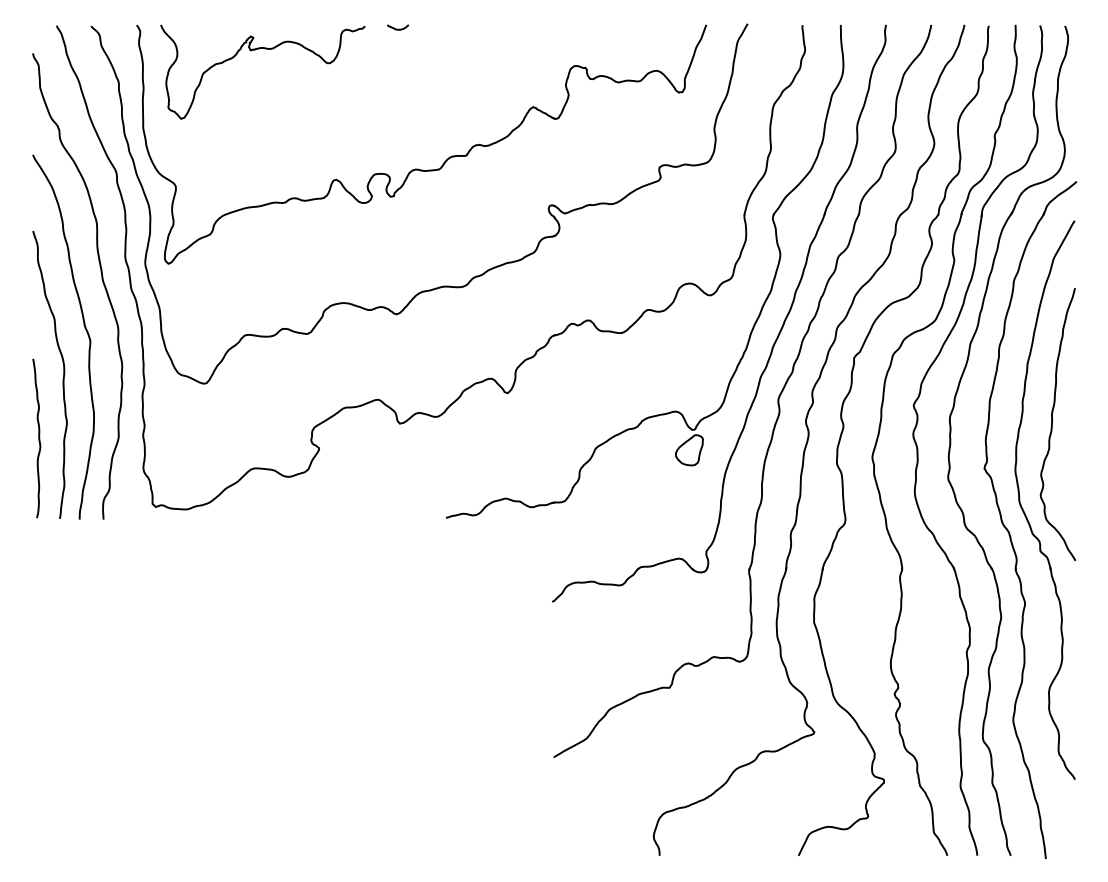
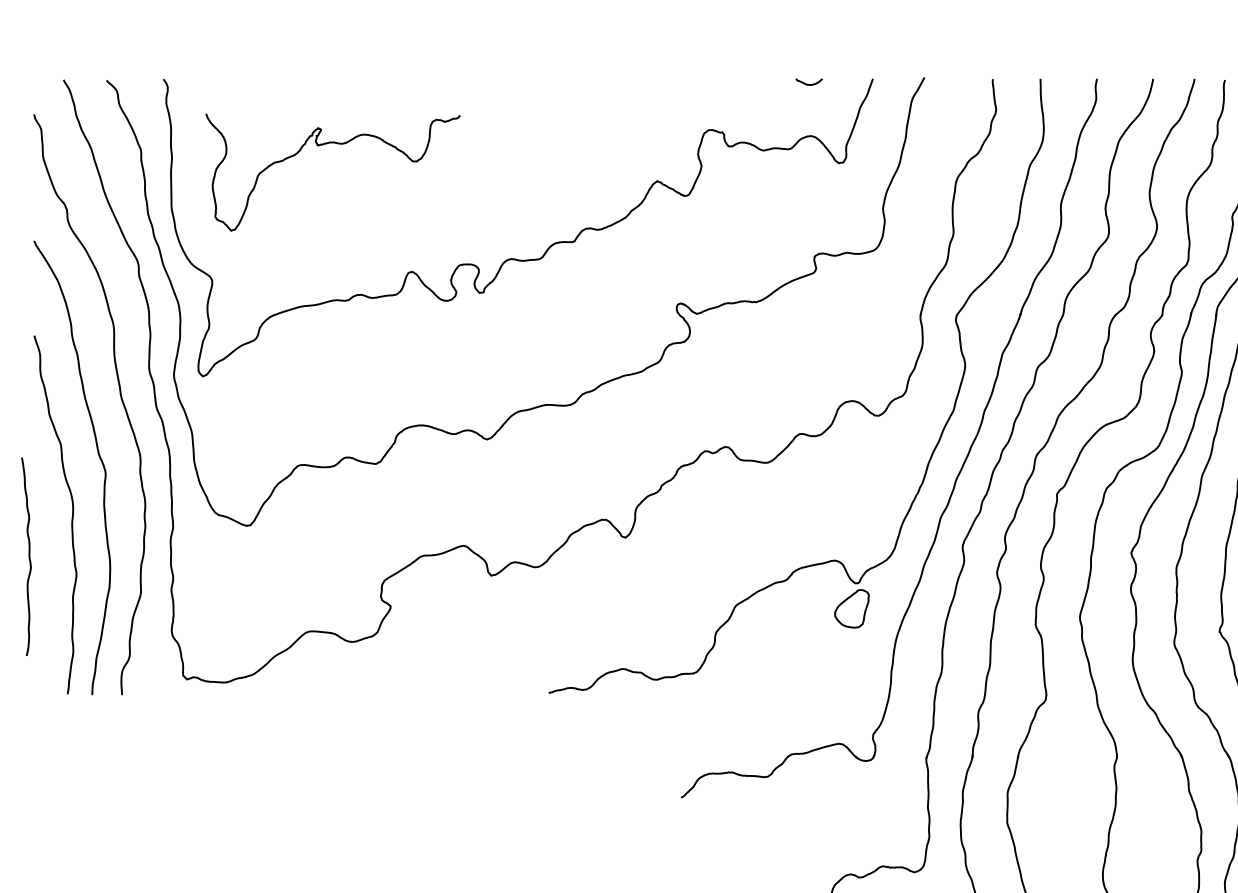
curve: (398, 28) -> (809, 83), moved
curve: (264, 49) -> (335, 144), moved
curve: (38, 438) -> (28, 556), moved

